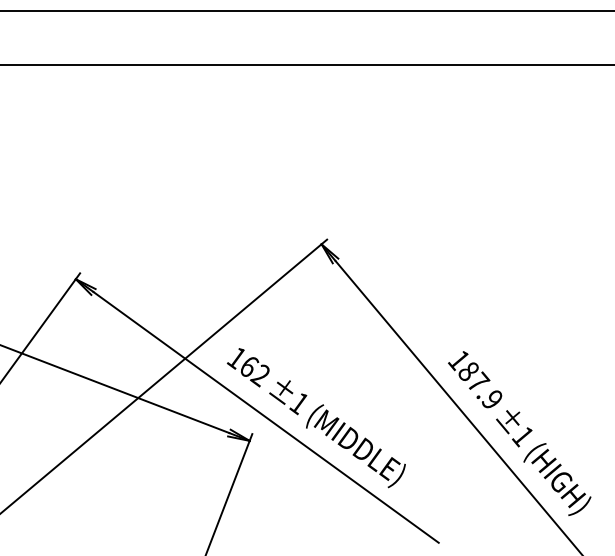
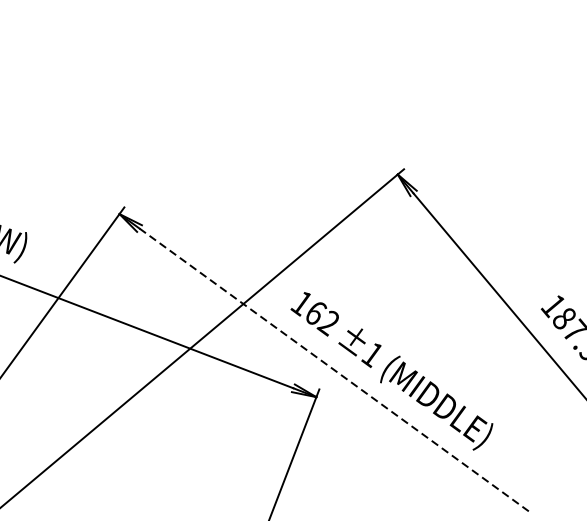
line: (266, 417) -> (335, 370), solid -> dashed

